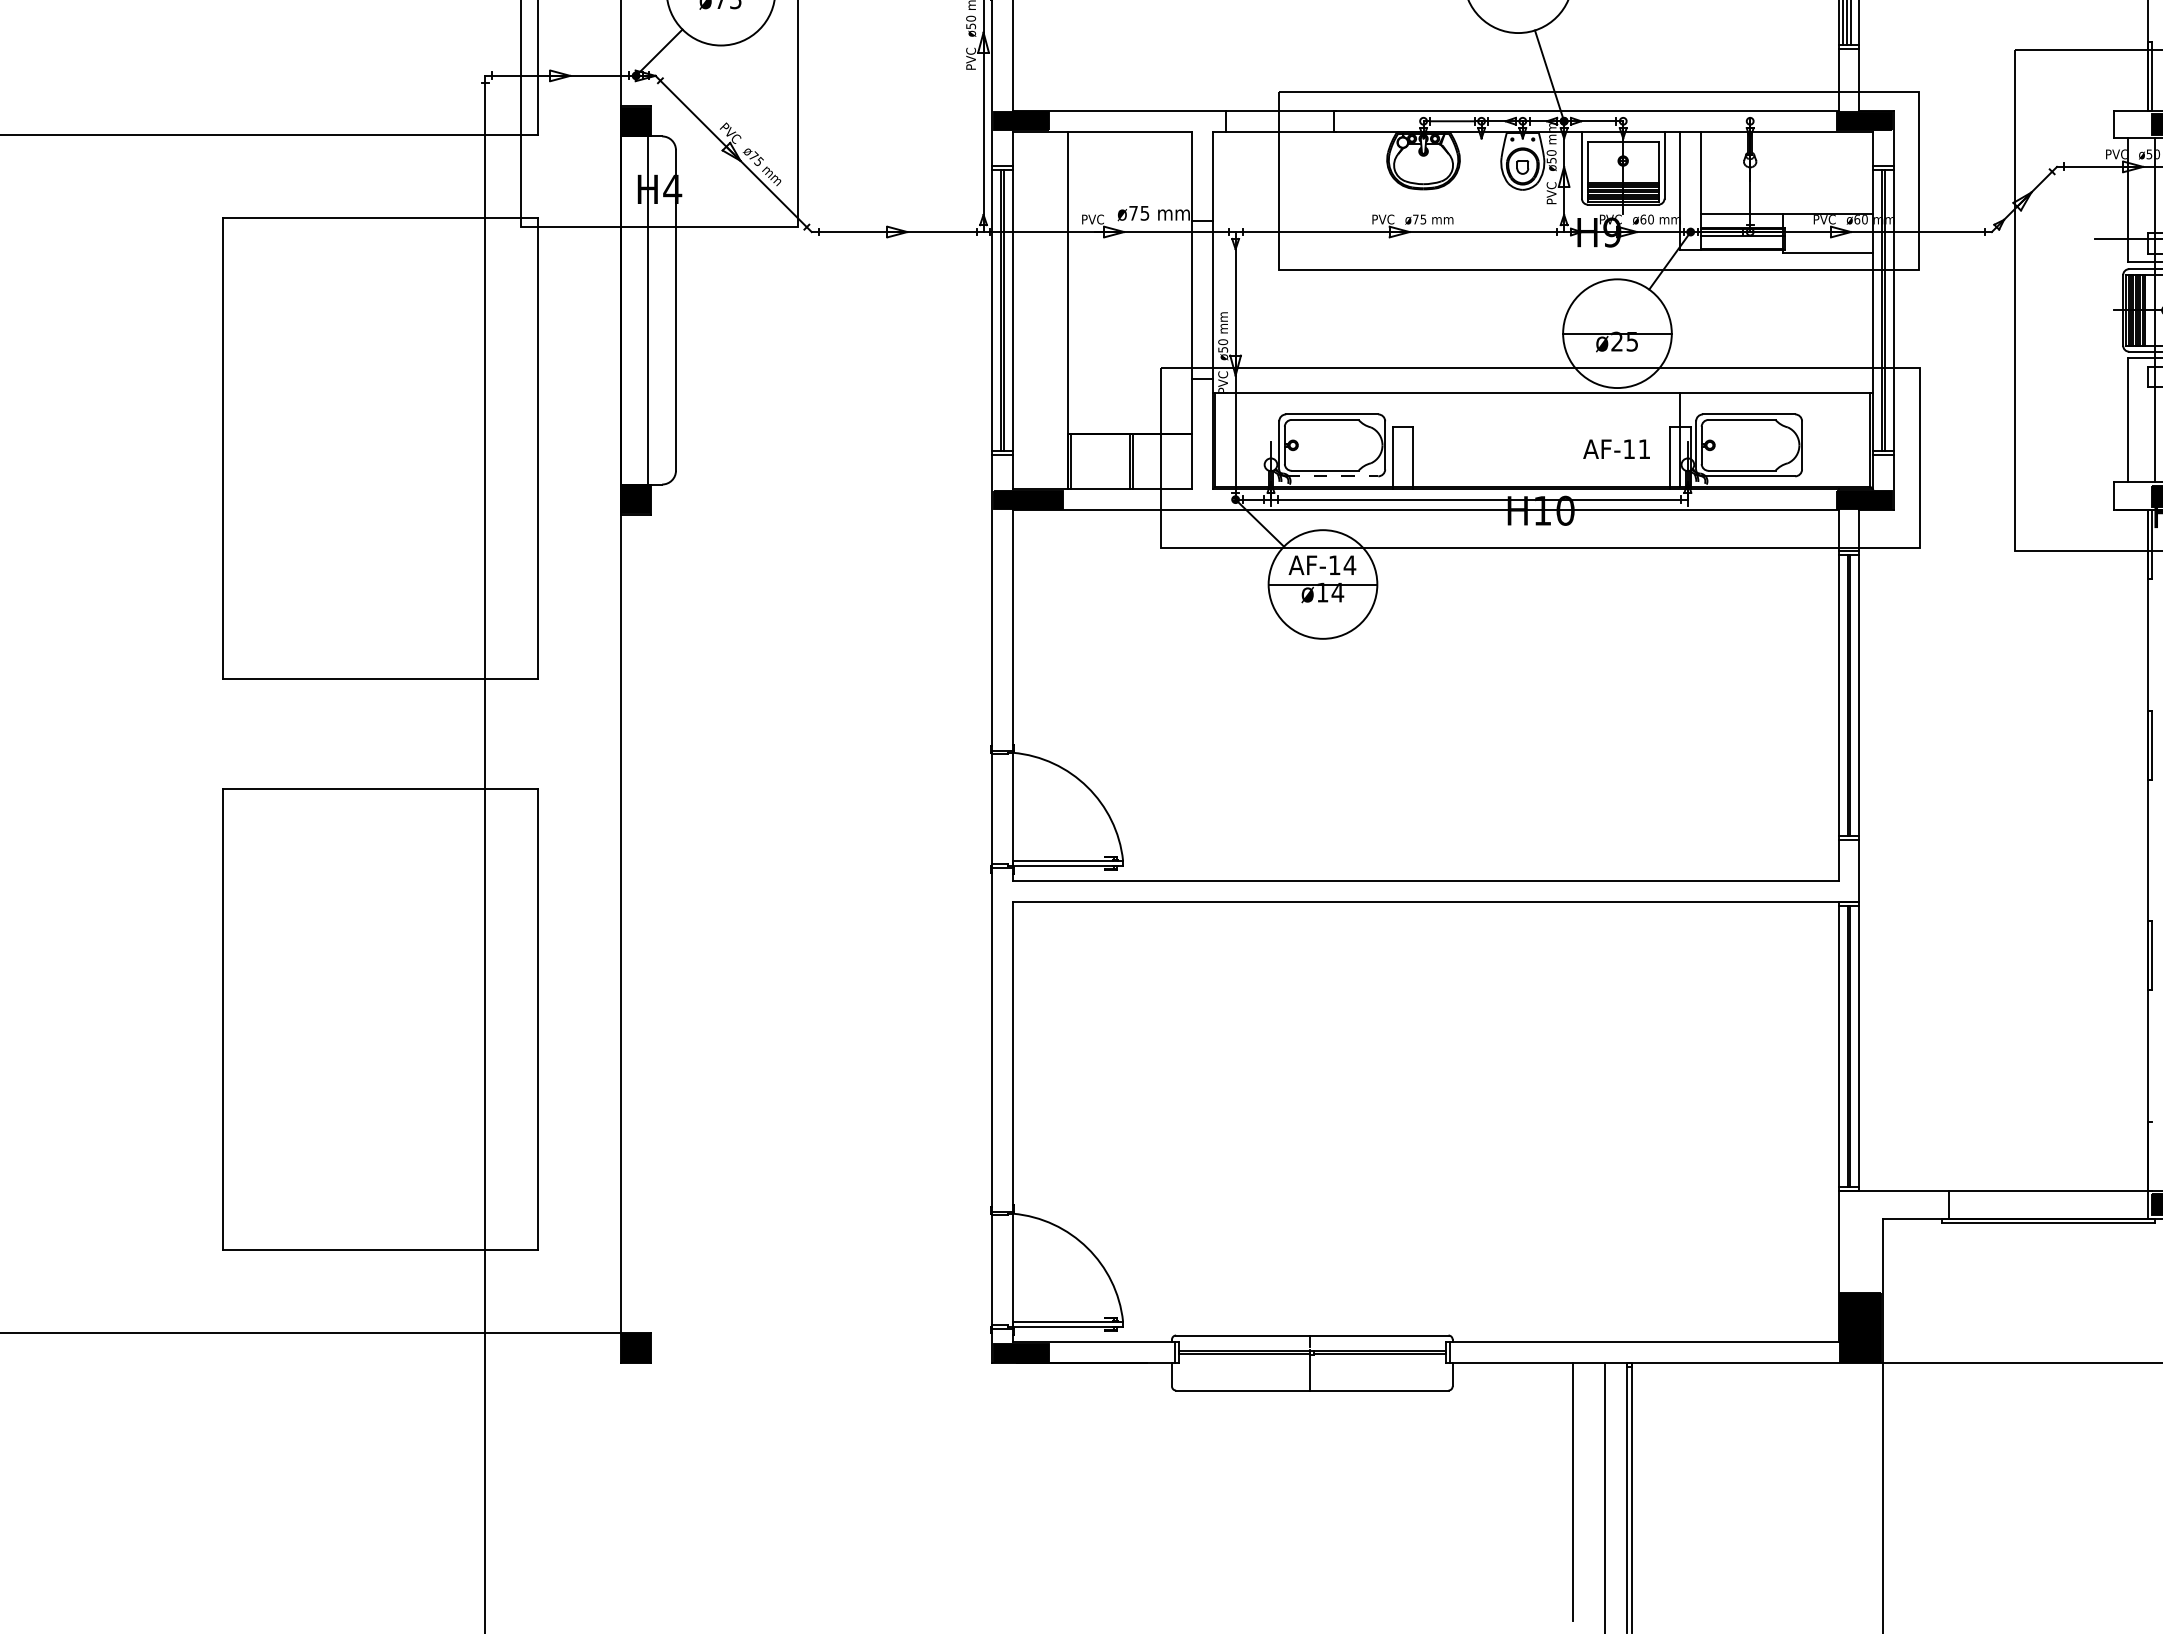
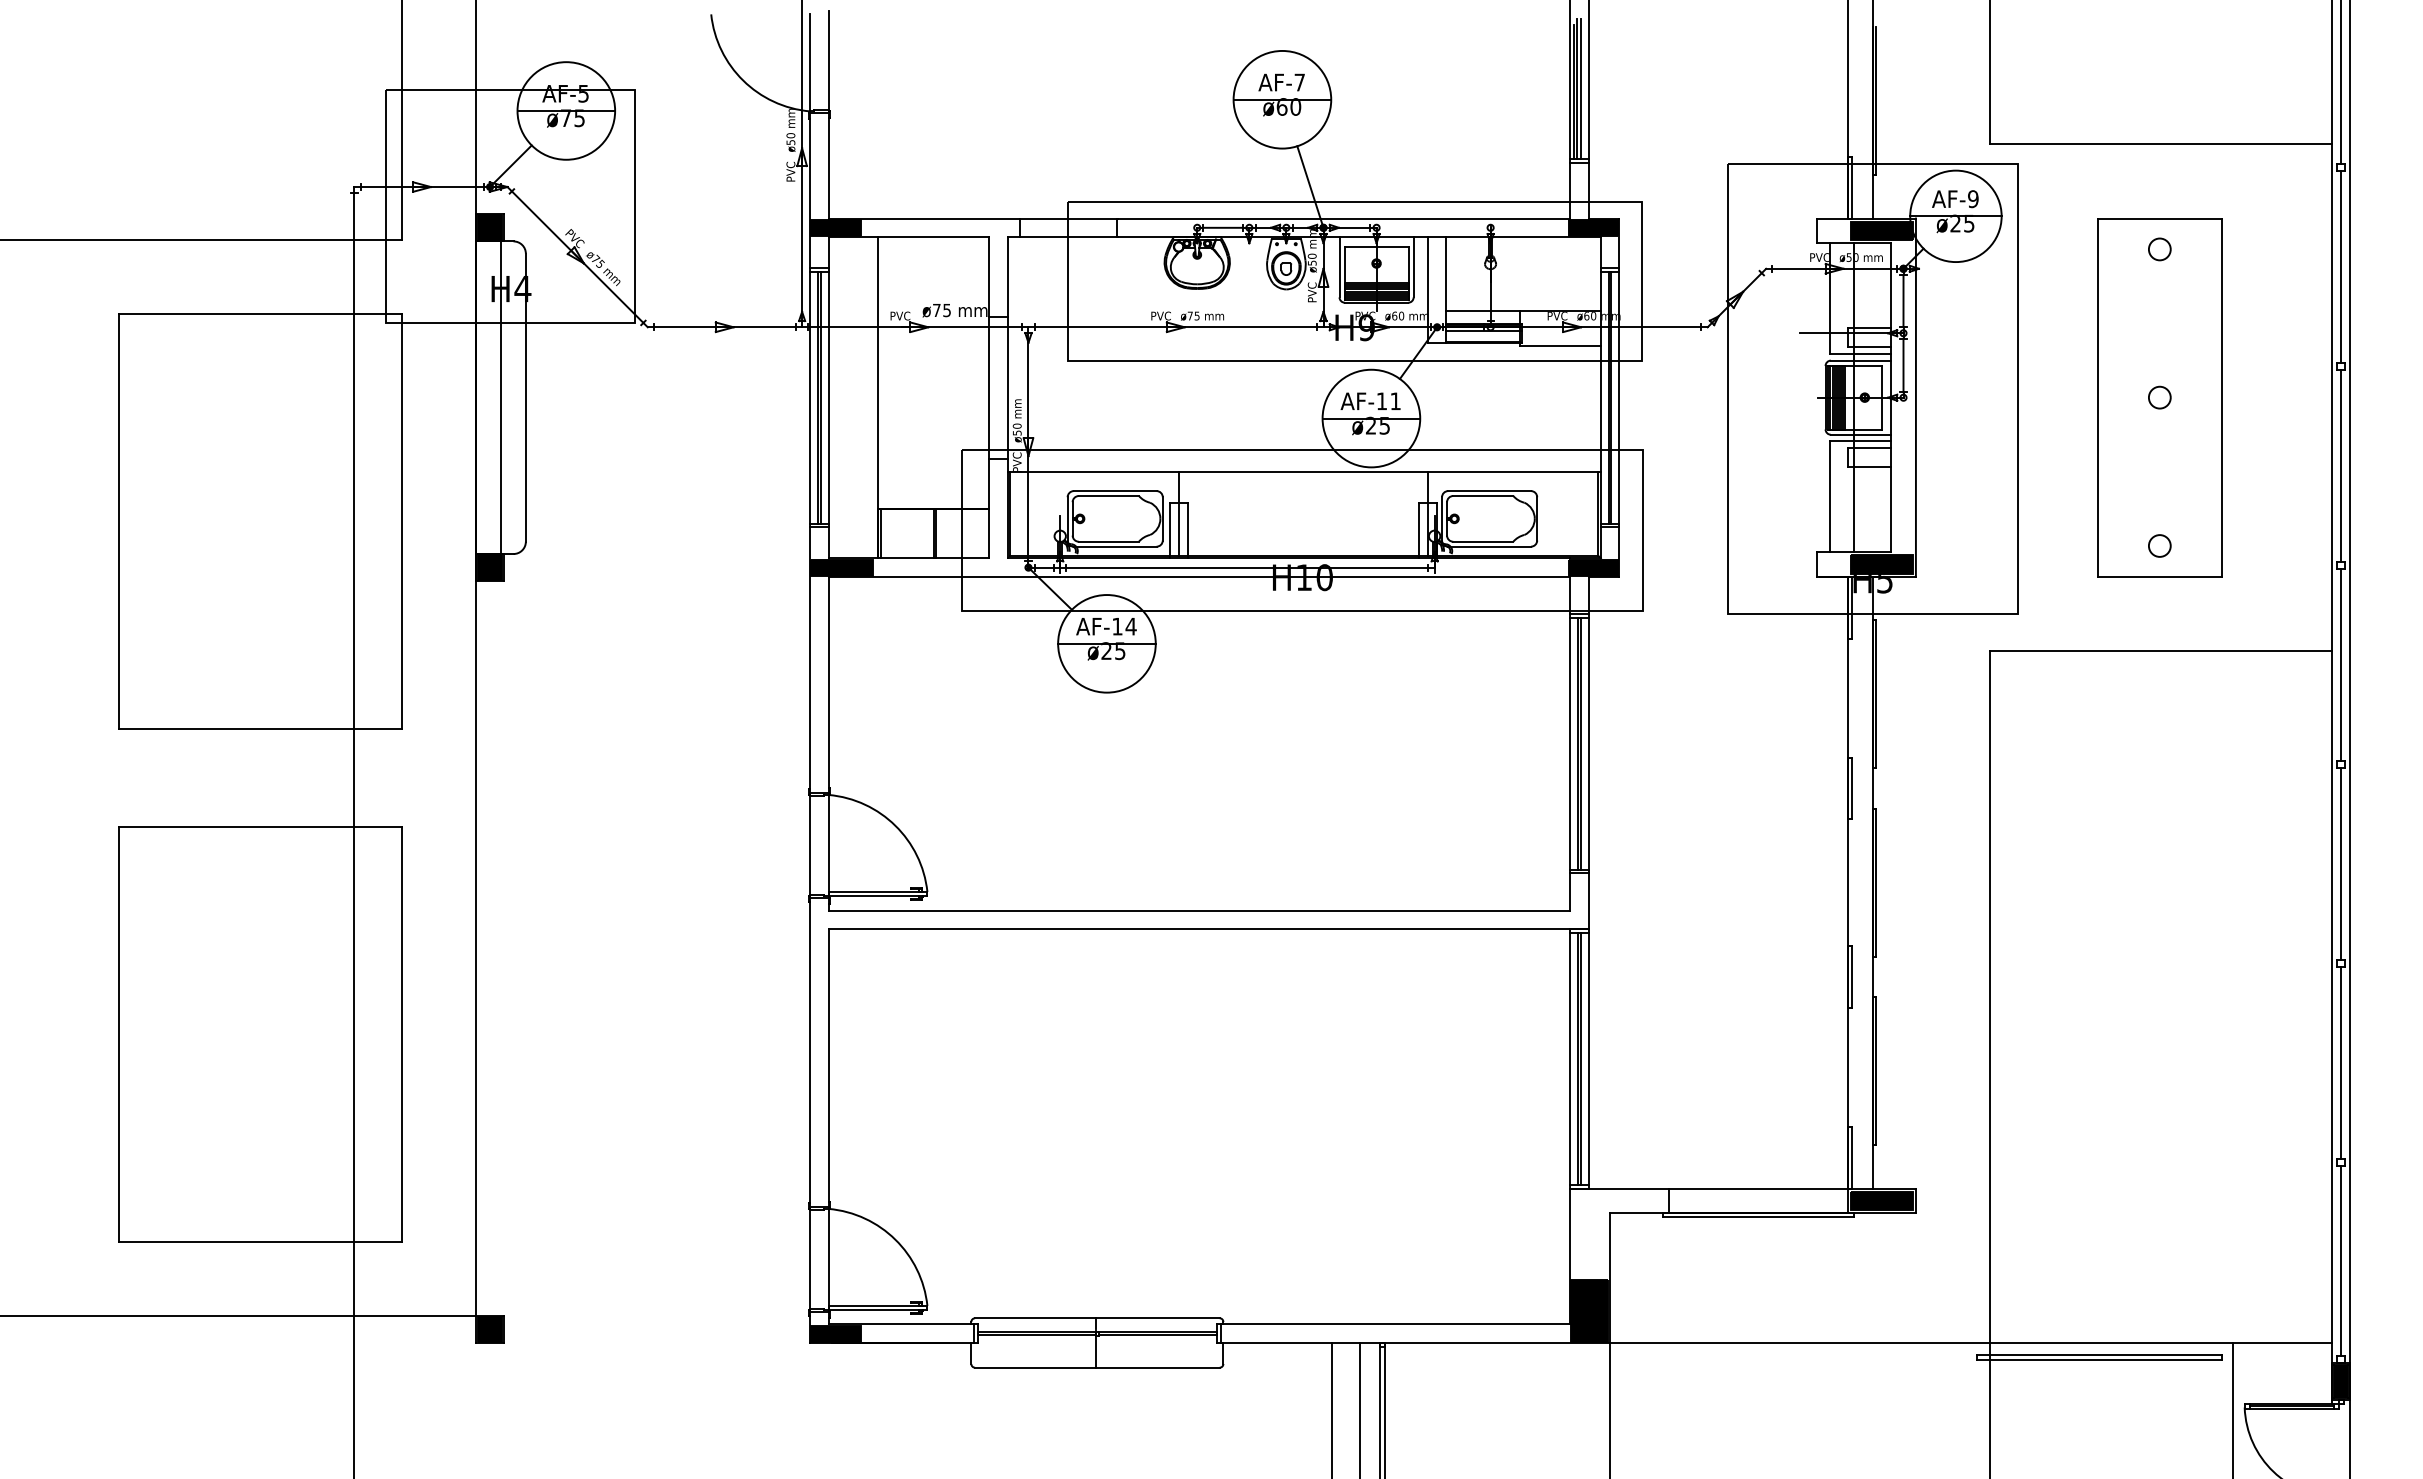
line: (1402, 439) -> (1178, 513), added
text: (1616, 448) -> (1370, 400), moved
line: (1332, 476) -> (1115, 546), dashed -> solid
text: (1330, 593) -> (1113, 651), ø14 -> ø25
line: (2152, 1156) -> (1851, 1157), added

